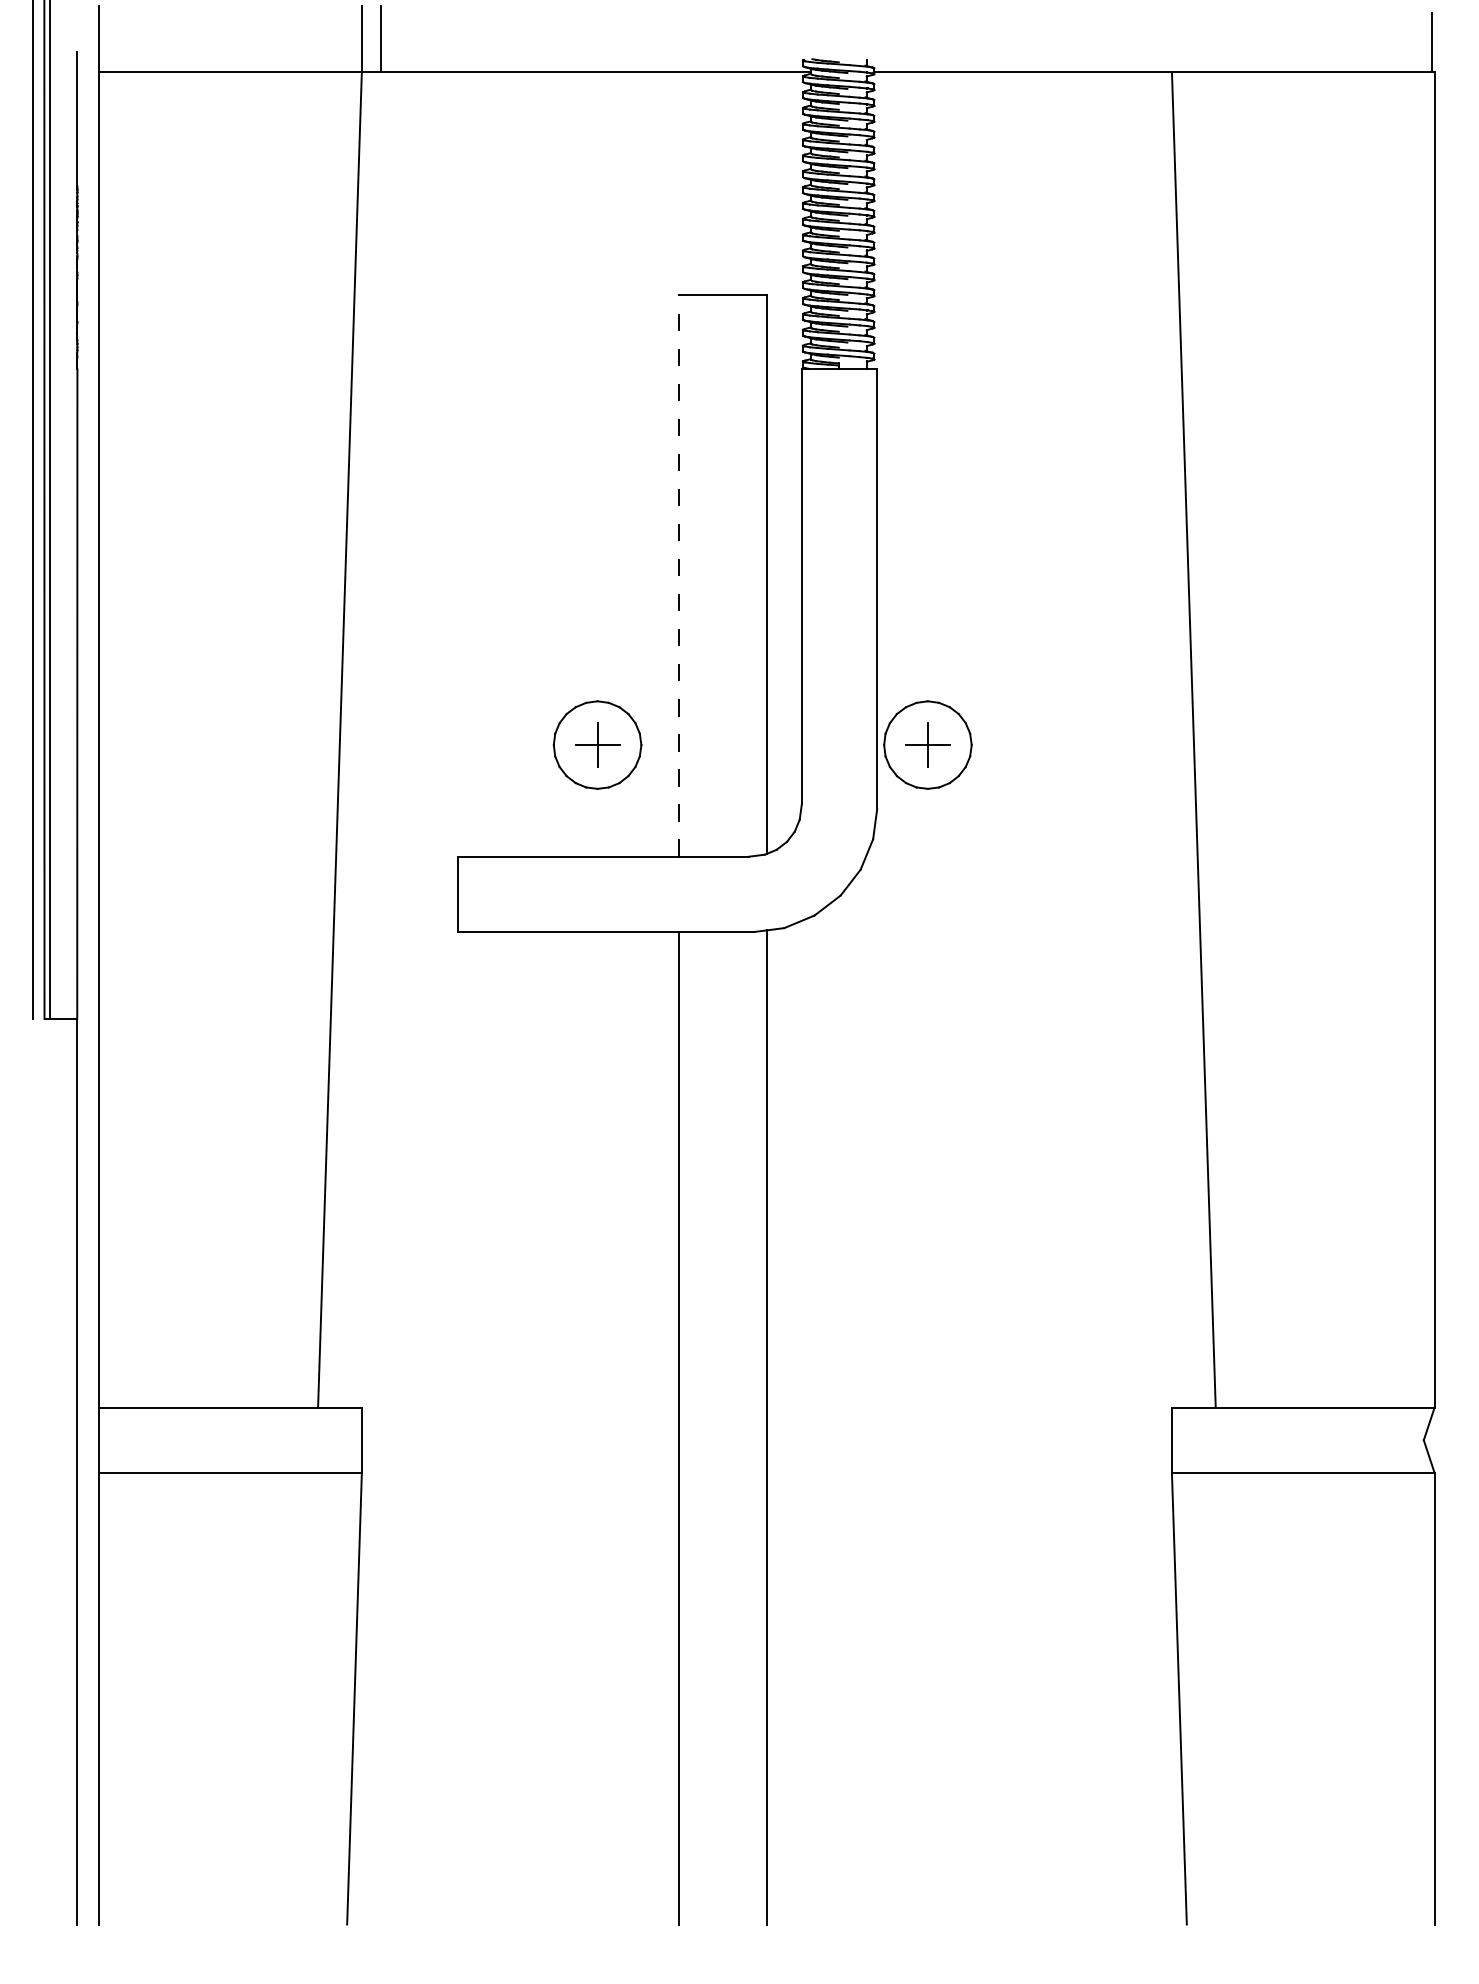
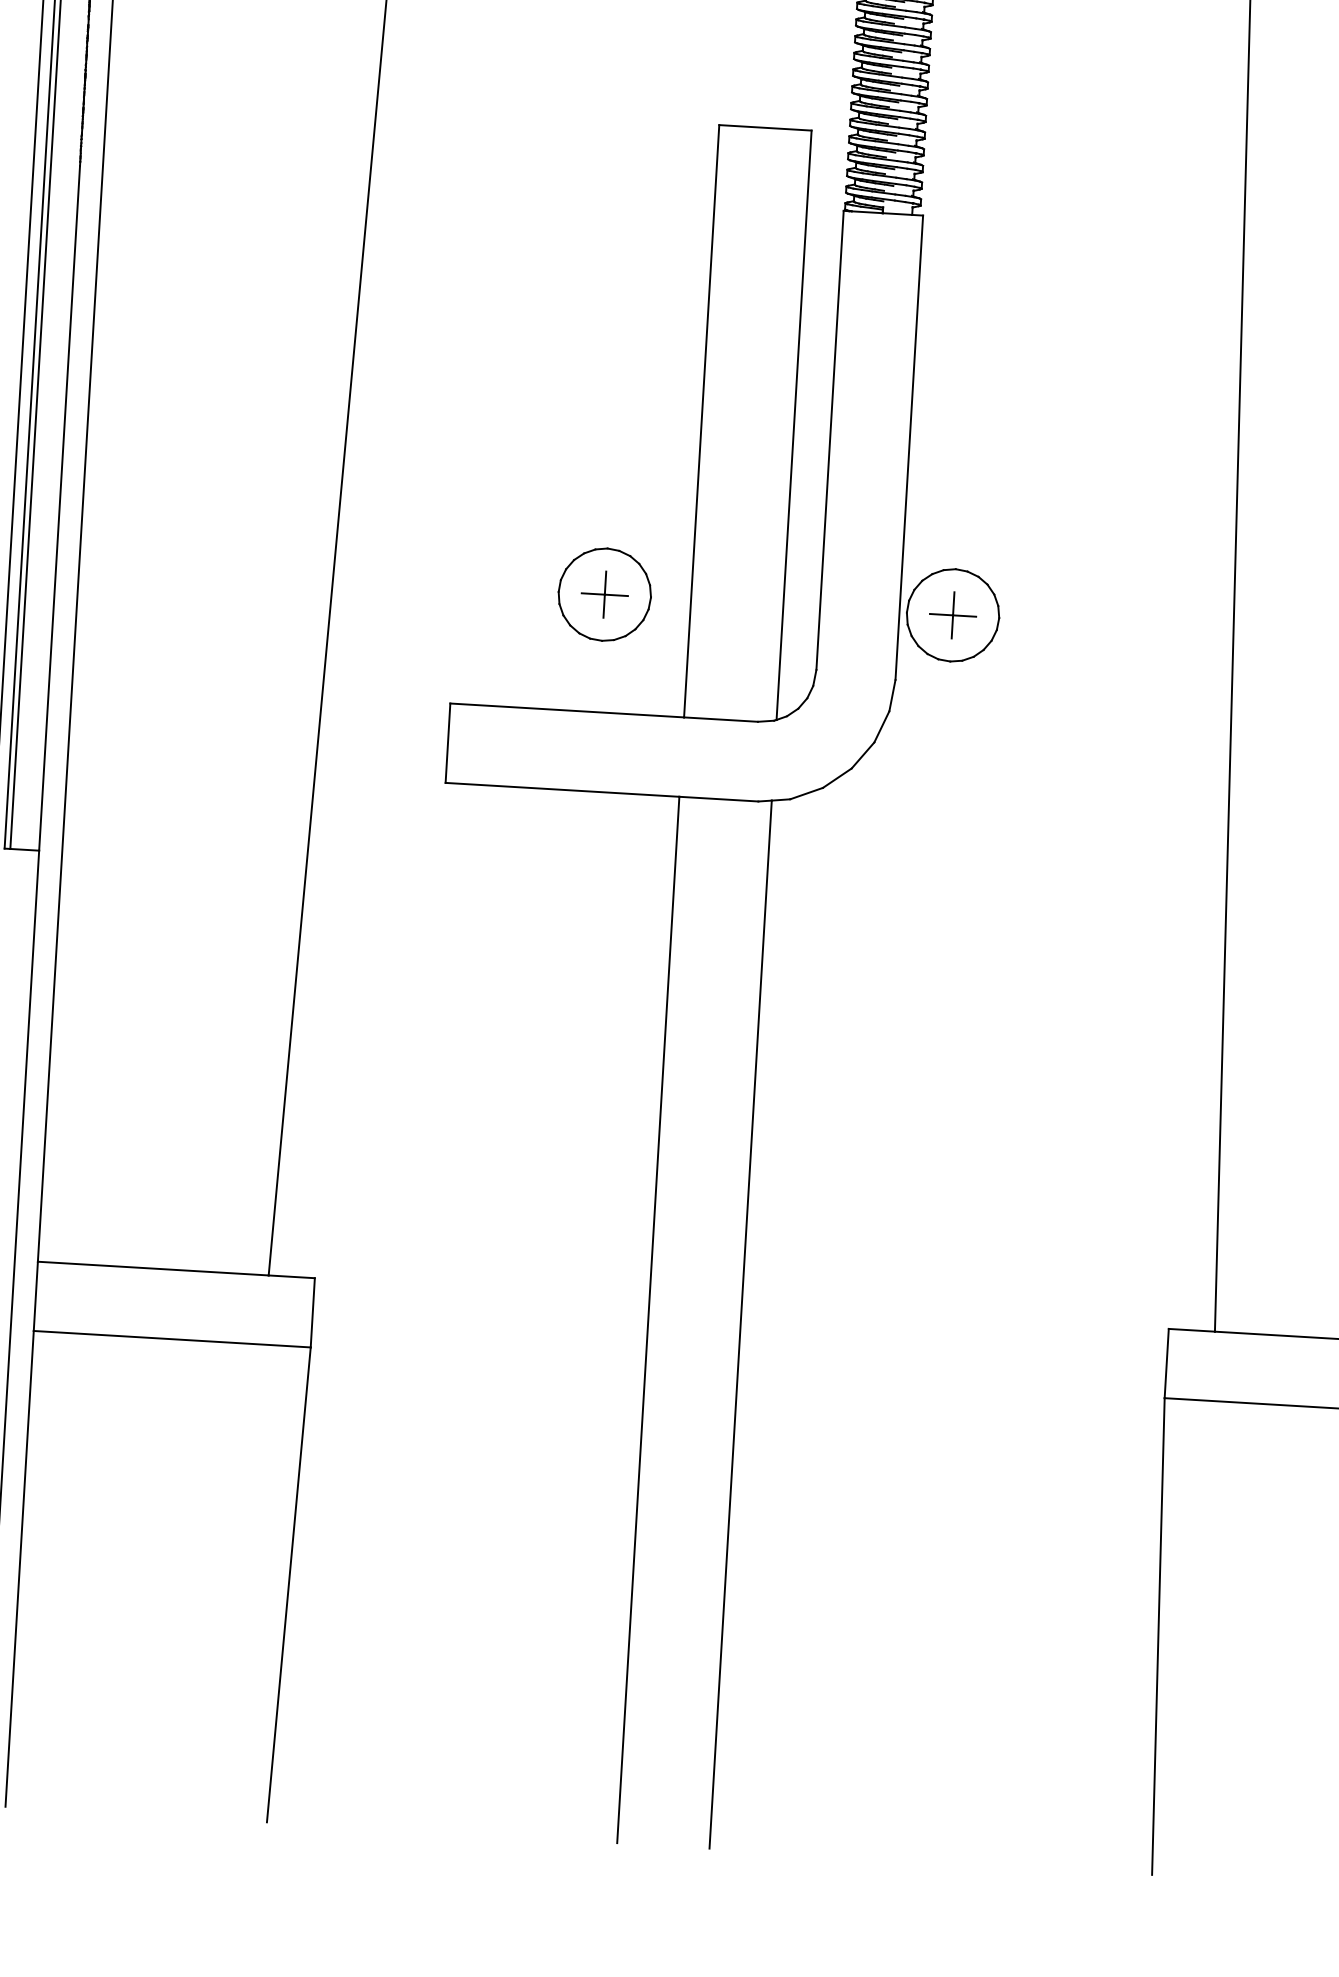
line: (679, 575) -> (701, 421), dashed -> solid

